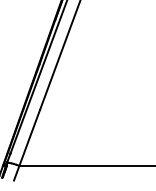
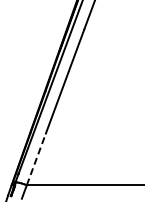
line: (29, 138) -> (36, 159), solid -> dashed

